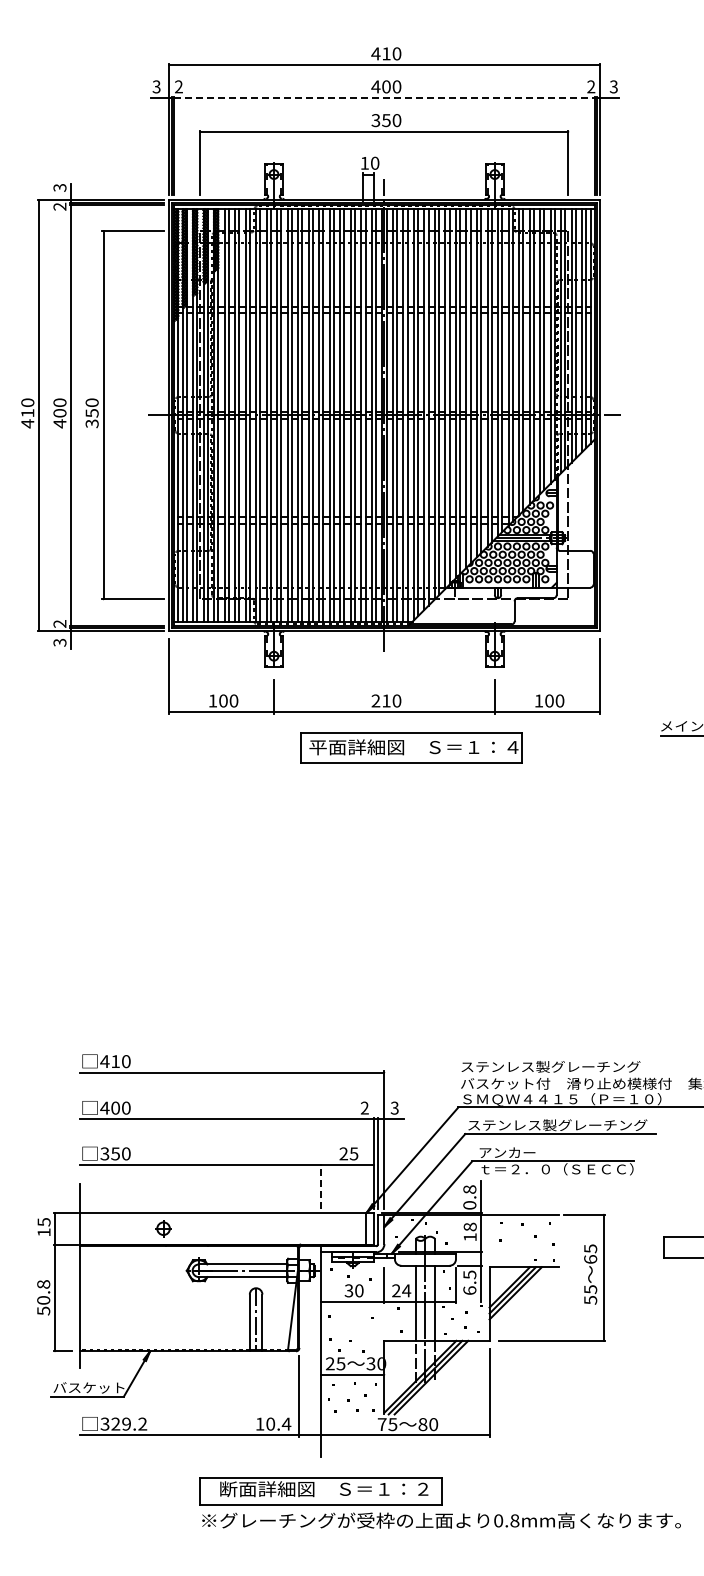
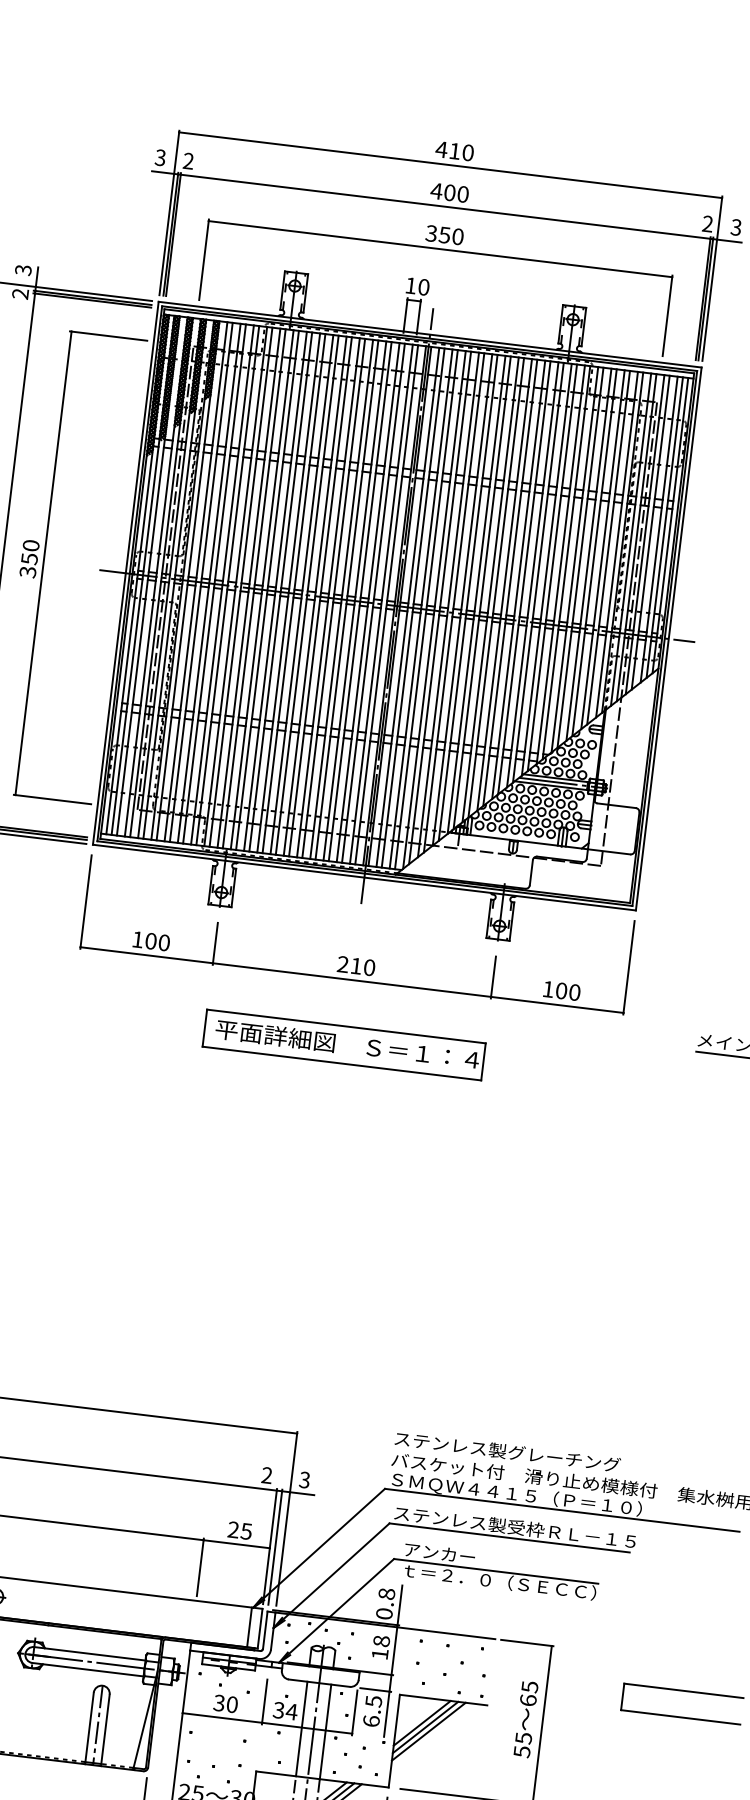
line: (384, 98) -> (445, 207), dashed -> solid
part: (411, 747) -> (344, 1044), moved
text: (608, 1125) -> (571, 1534), ステンレス製グレーチング -> ステンレス製受枠ＲＬ－１５
line: (321, 1186) -> (200, 1567), dashed -> solid
text: (396, 1291) -> (278, 1711), 24 -> 34

